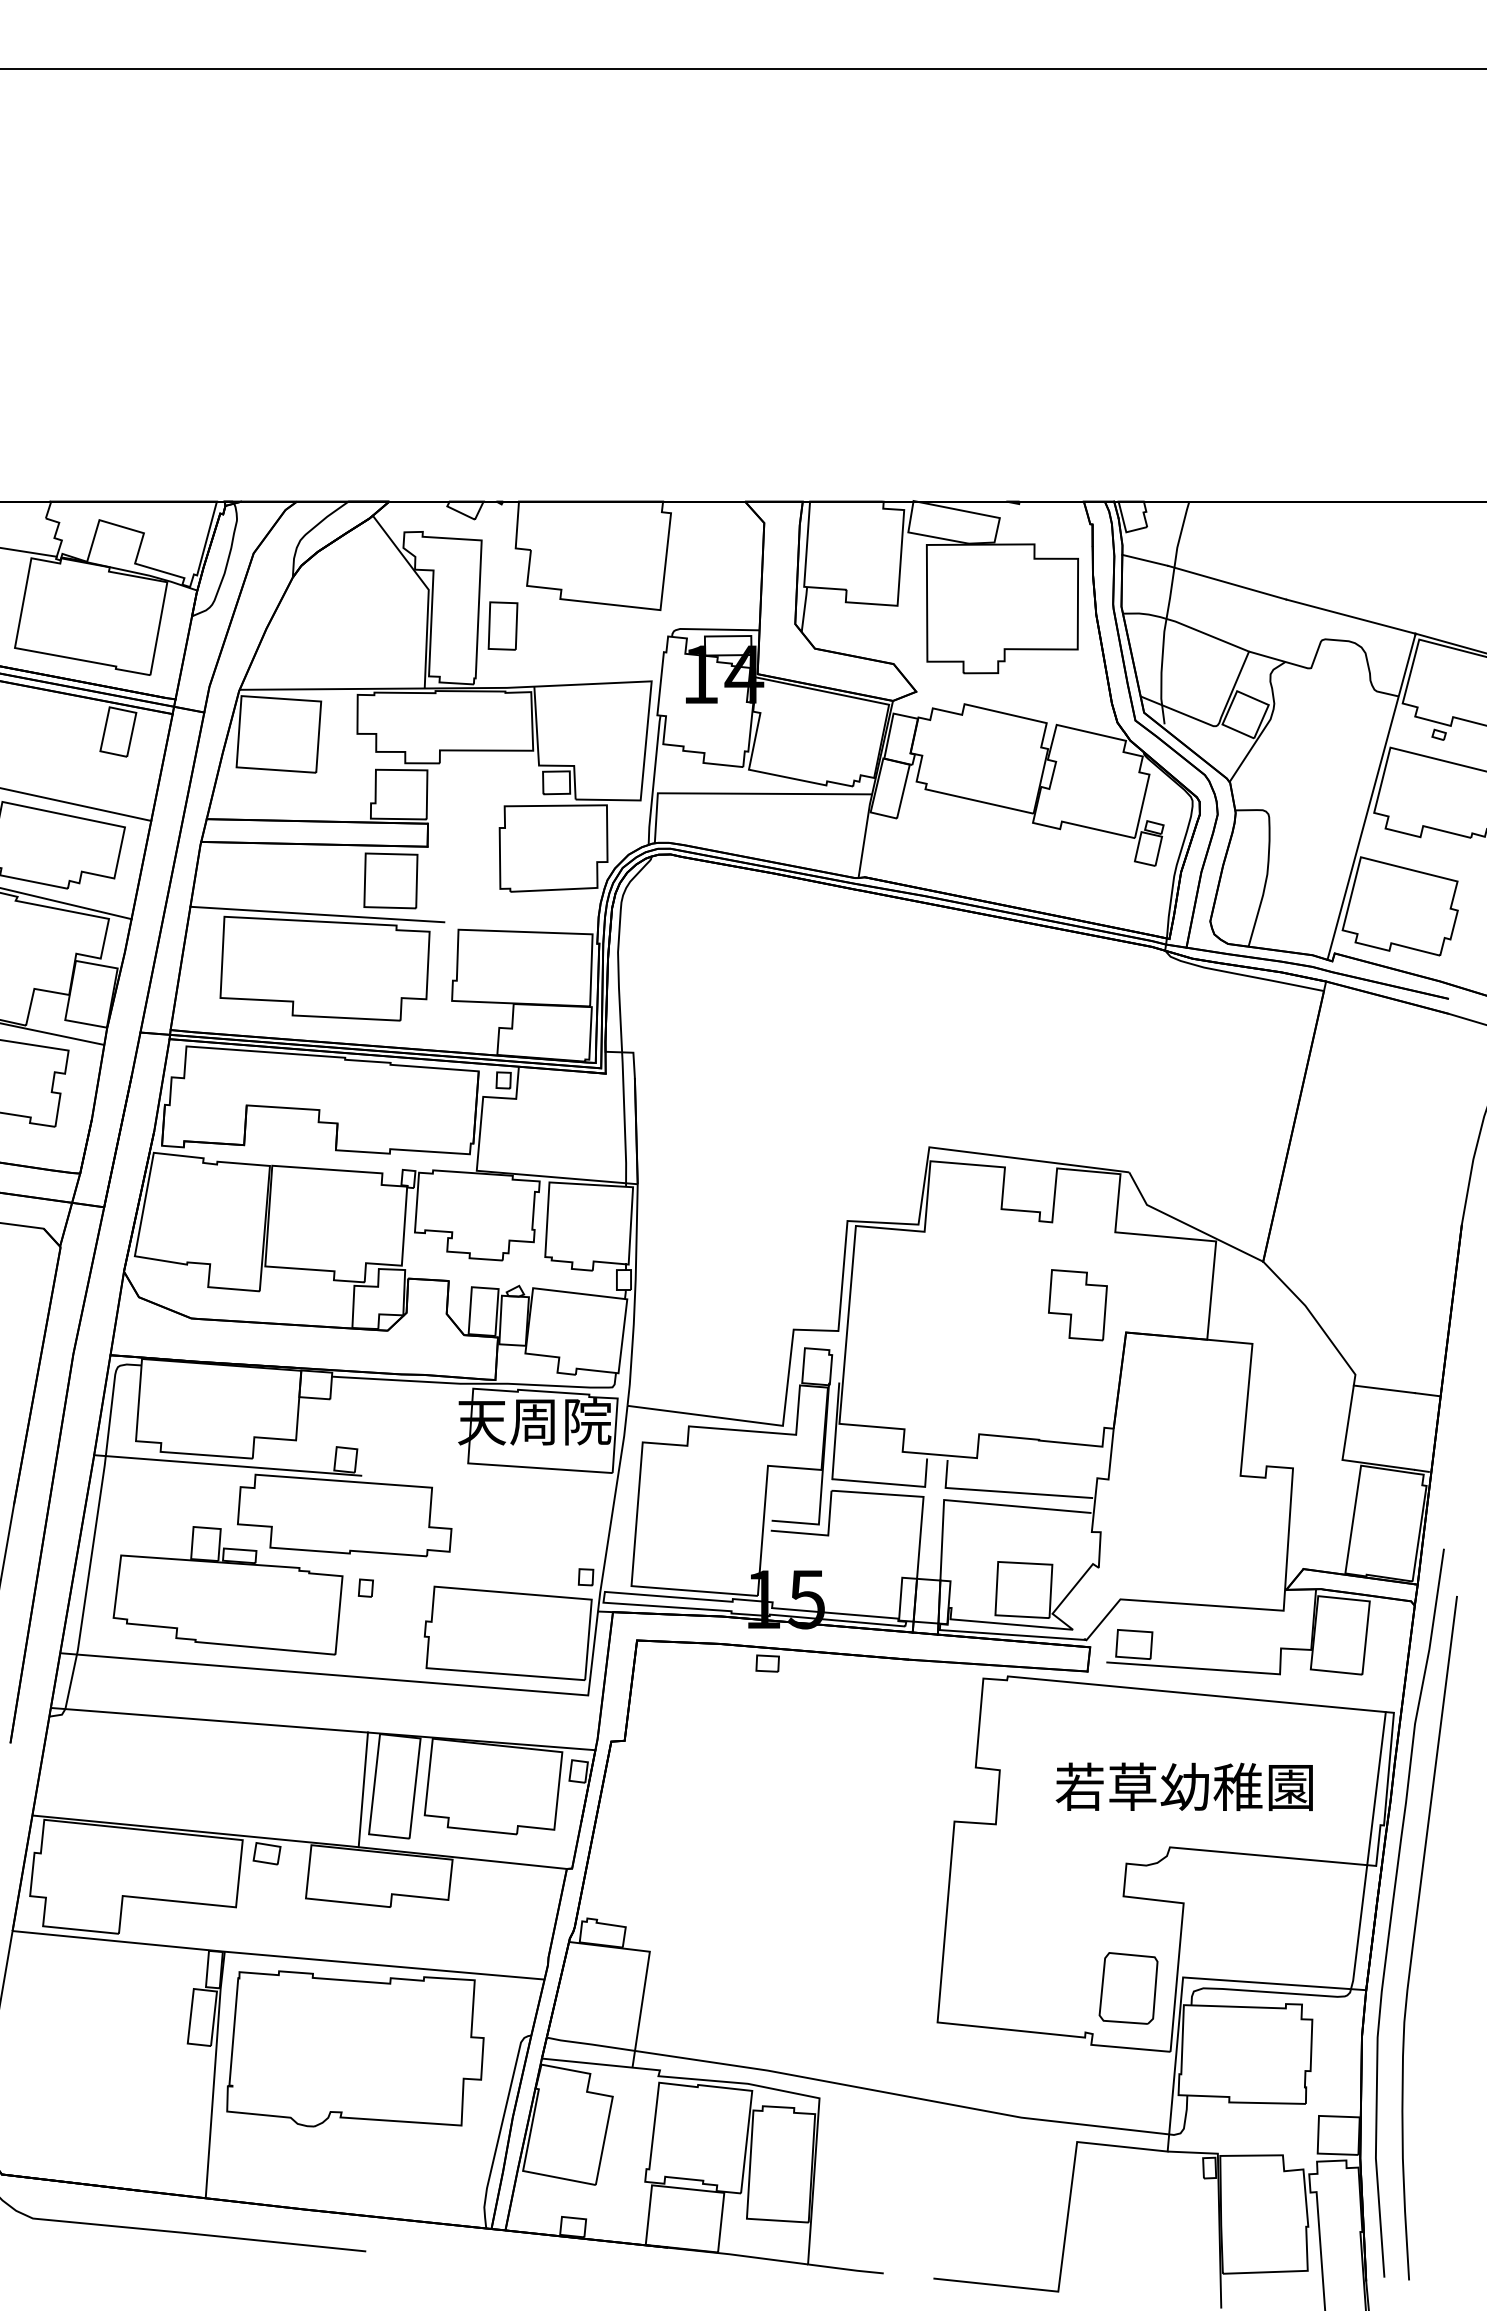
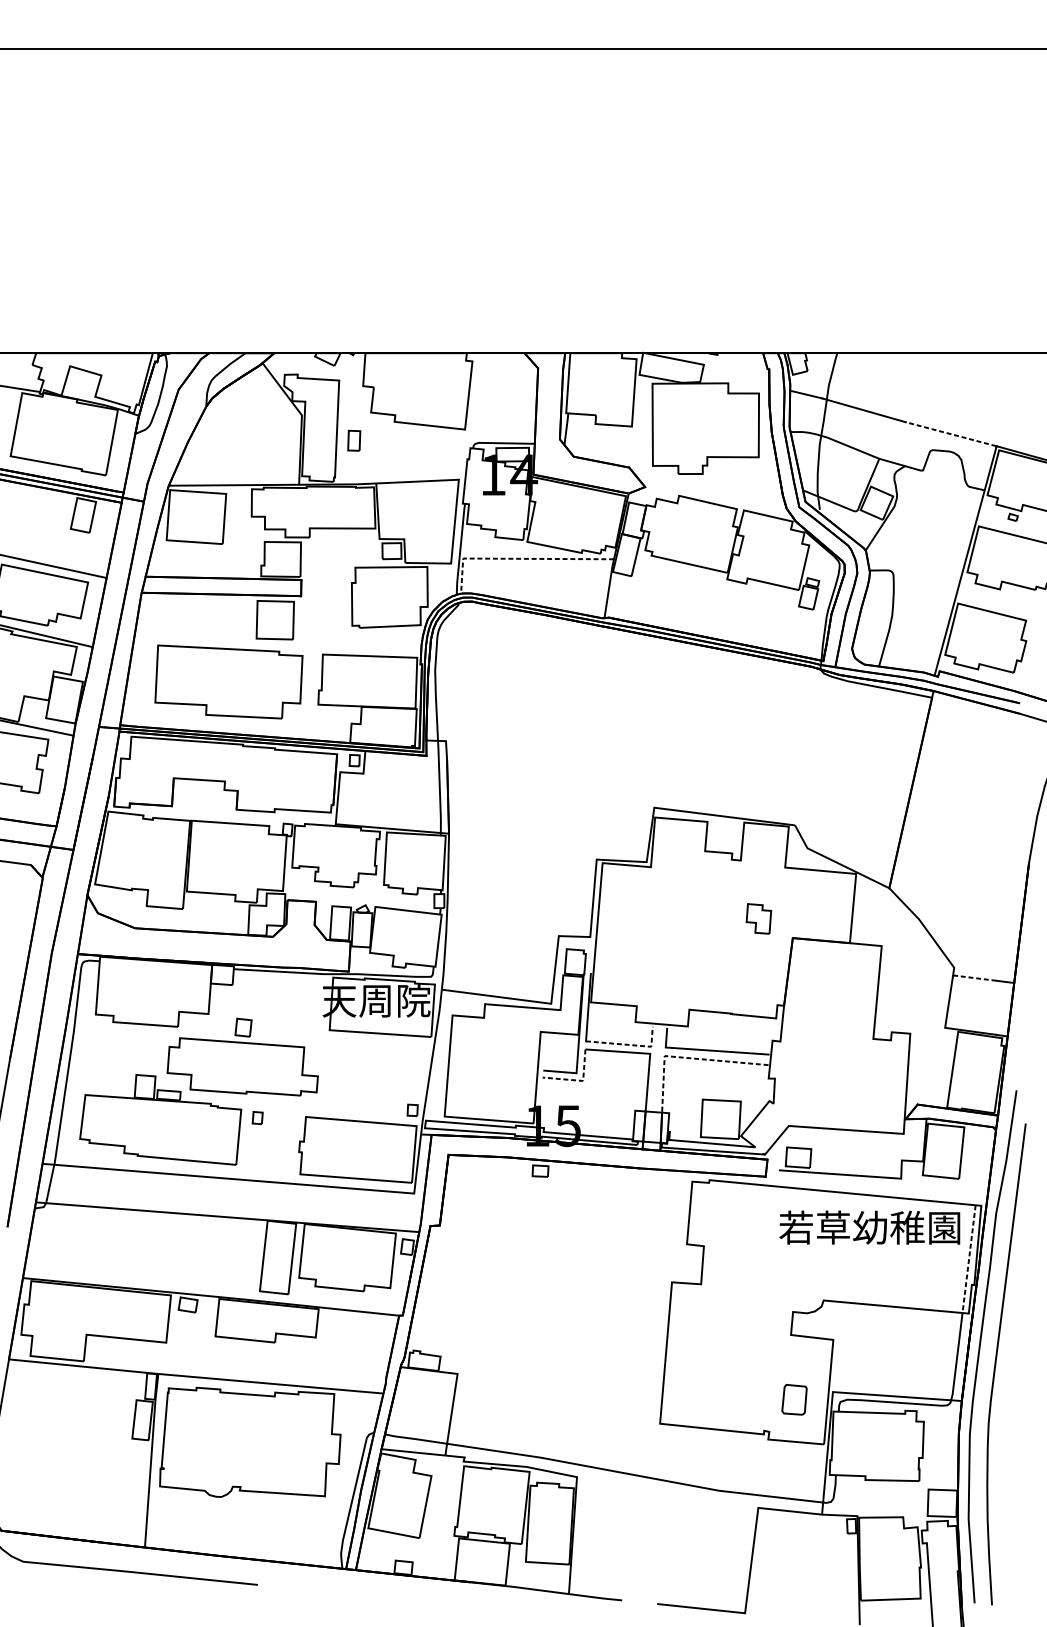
line: (1350, 616) -> (950, 434), solid -> dashed
part: (502, 625) -> (353, 440), size x0.6
line: (738, 793) -> (519, 558), solid -> dashed
line: (317, 914) -> (223, 643), removed
part: (1077, 1305) -> (758, 919), size x0.6
line: (1384, 1389) -> (974, 978), solid -> dashed
line: (227, 1465) -> (160, 1031), removed
line: (893, 1484) -> (629, 1045), solid -> dashed
line: (976, 1502) -> (687, 1057), solid -> dashed
line: (822, 1535) -> (579, 1080), solid -> dashed
text: (1183, 1786) -> (869, 1227), moved
line: (362, 1789) -> (255, 1259), removed
line: (1376, 1789) -> (969, 1259), solid -> dashed
part: (1128, 1988) -> (794, 1399), size x0.6

